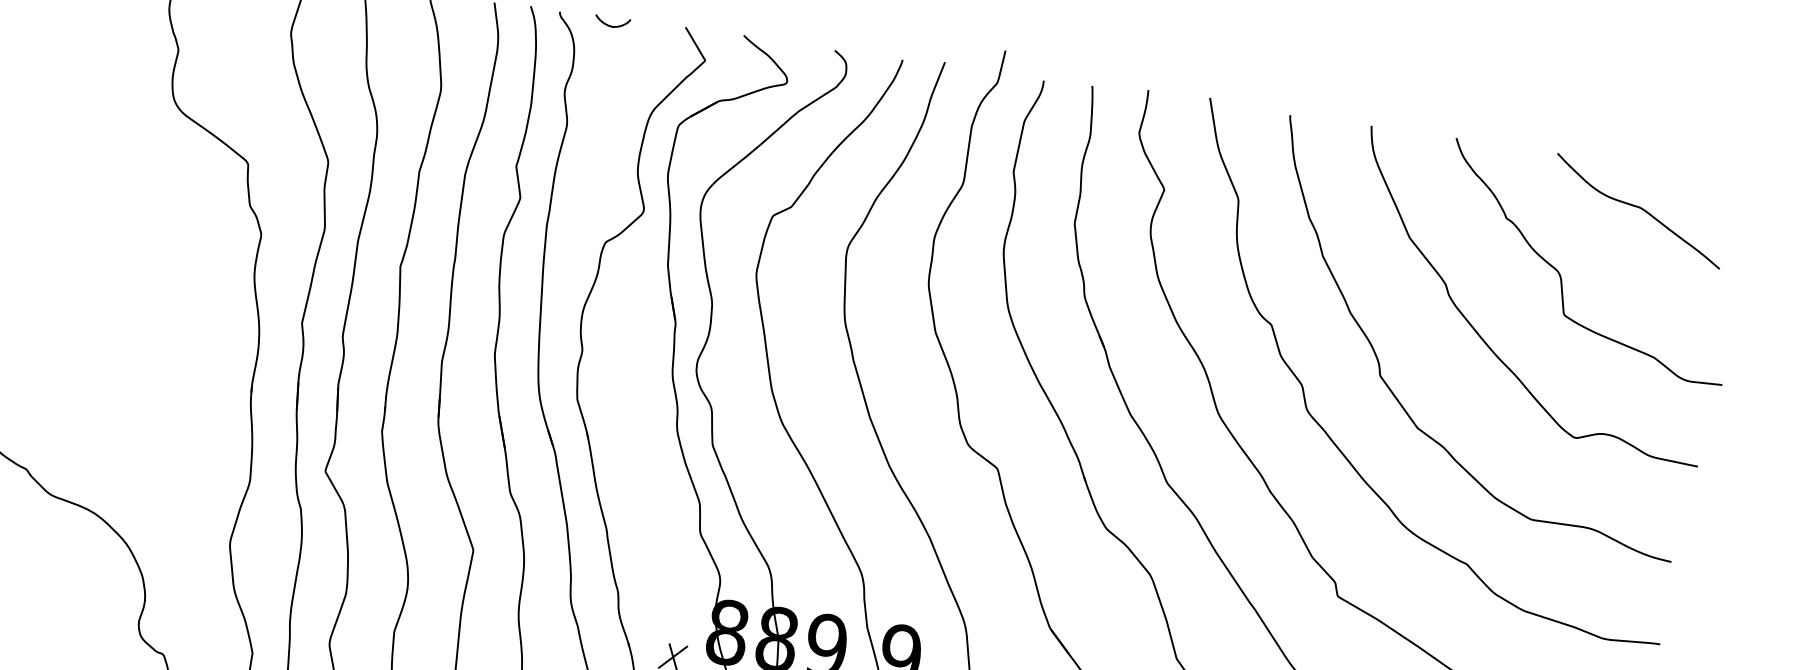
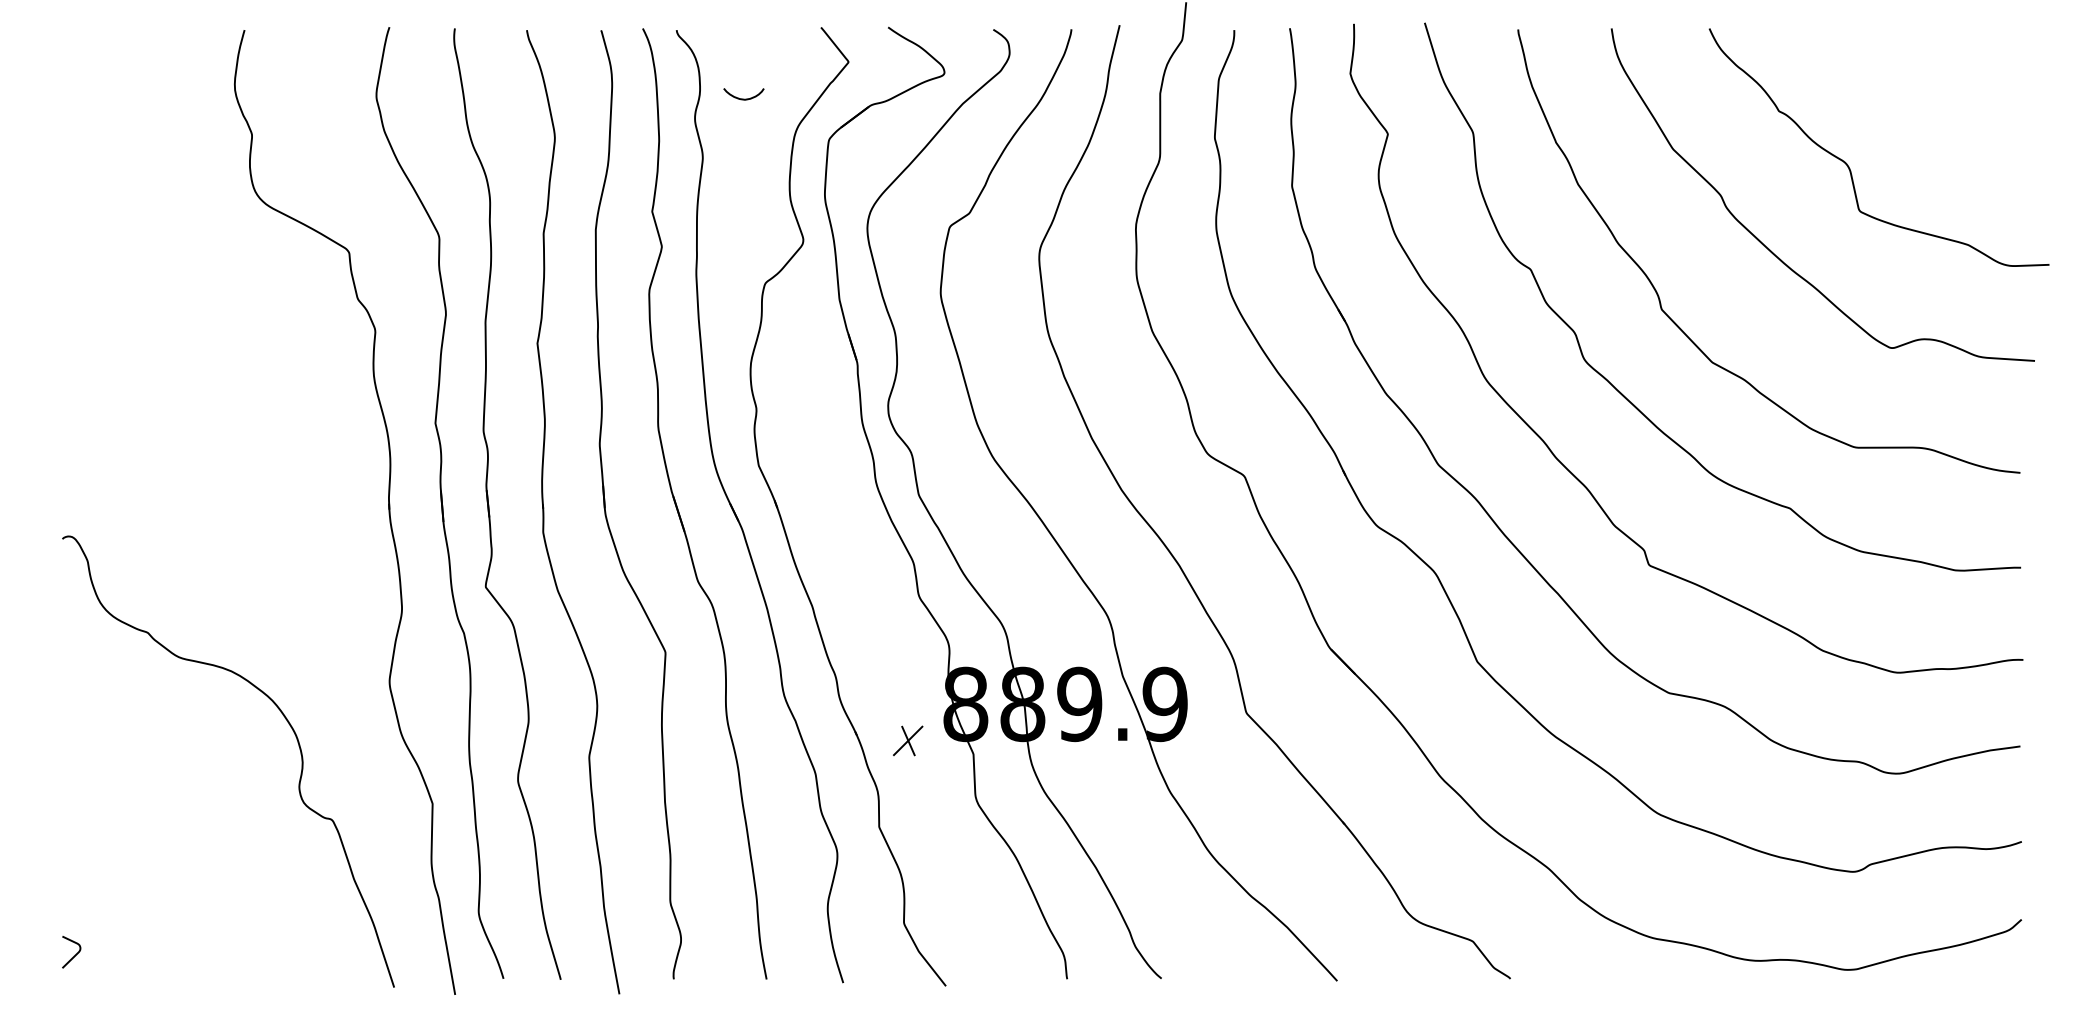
curve: (611, 25) -> (743, 98), moved
curve: (1638, 208) -> (1926, 78), removed

